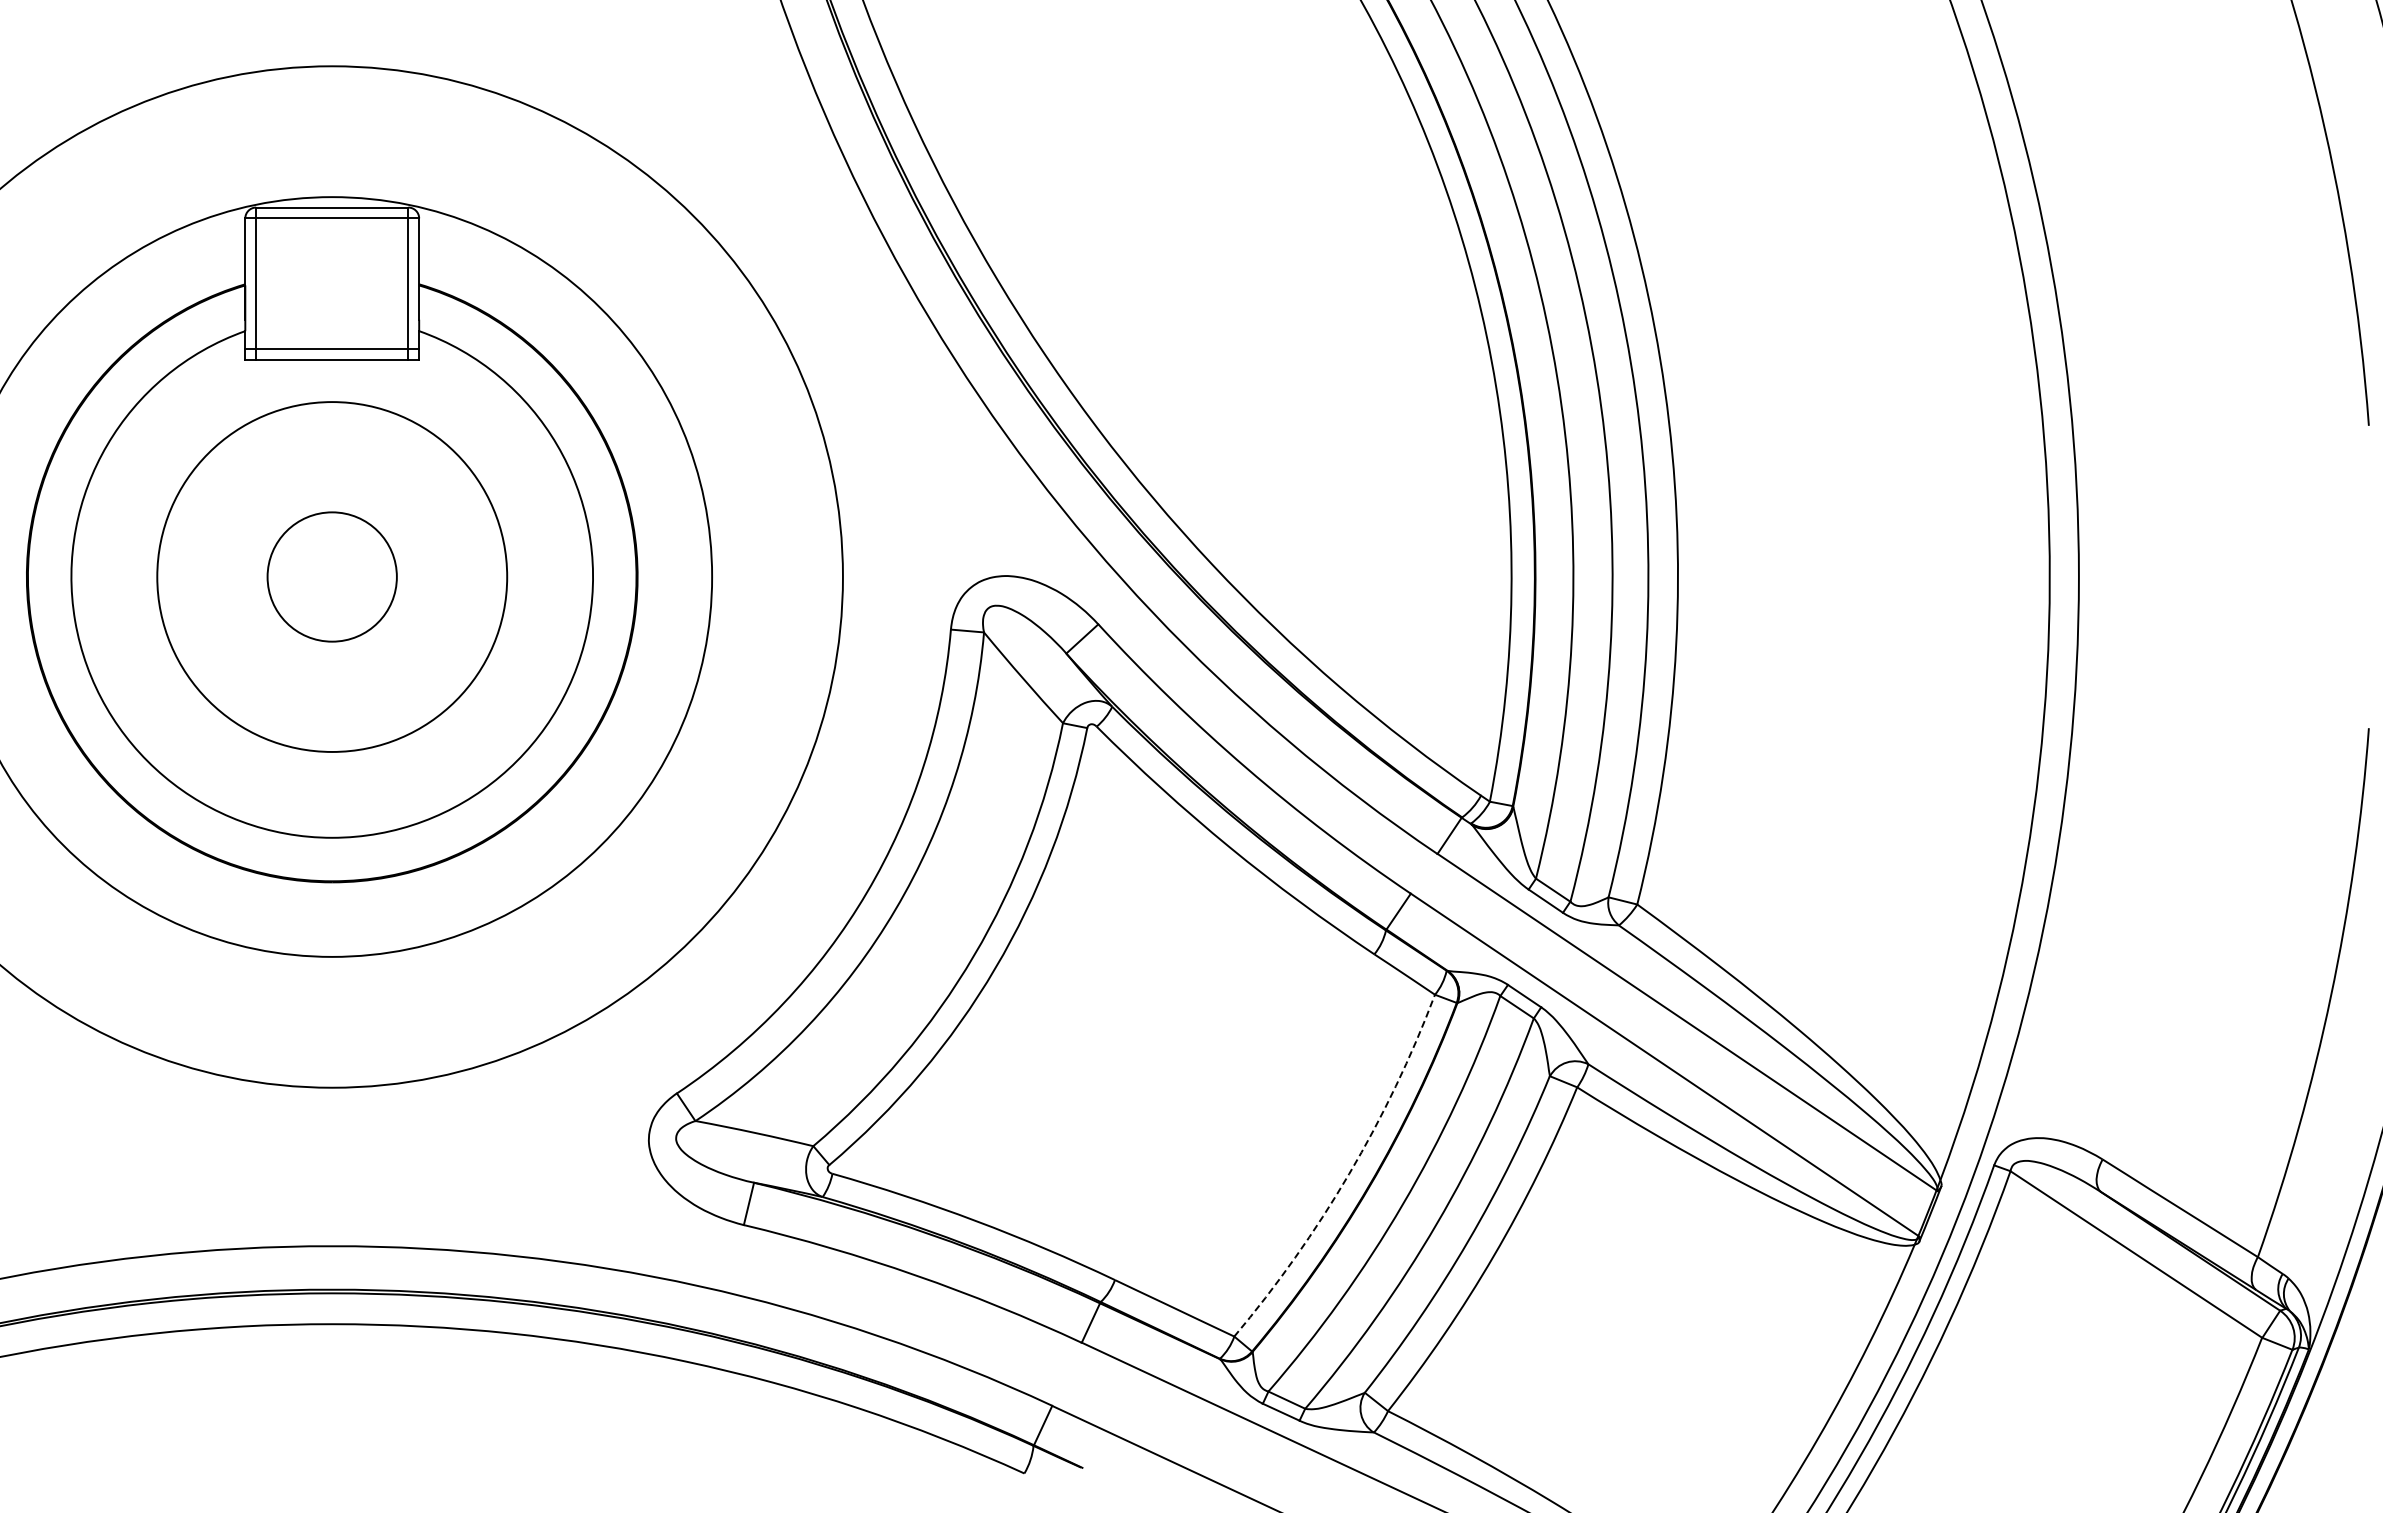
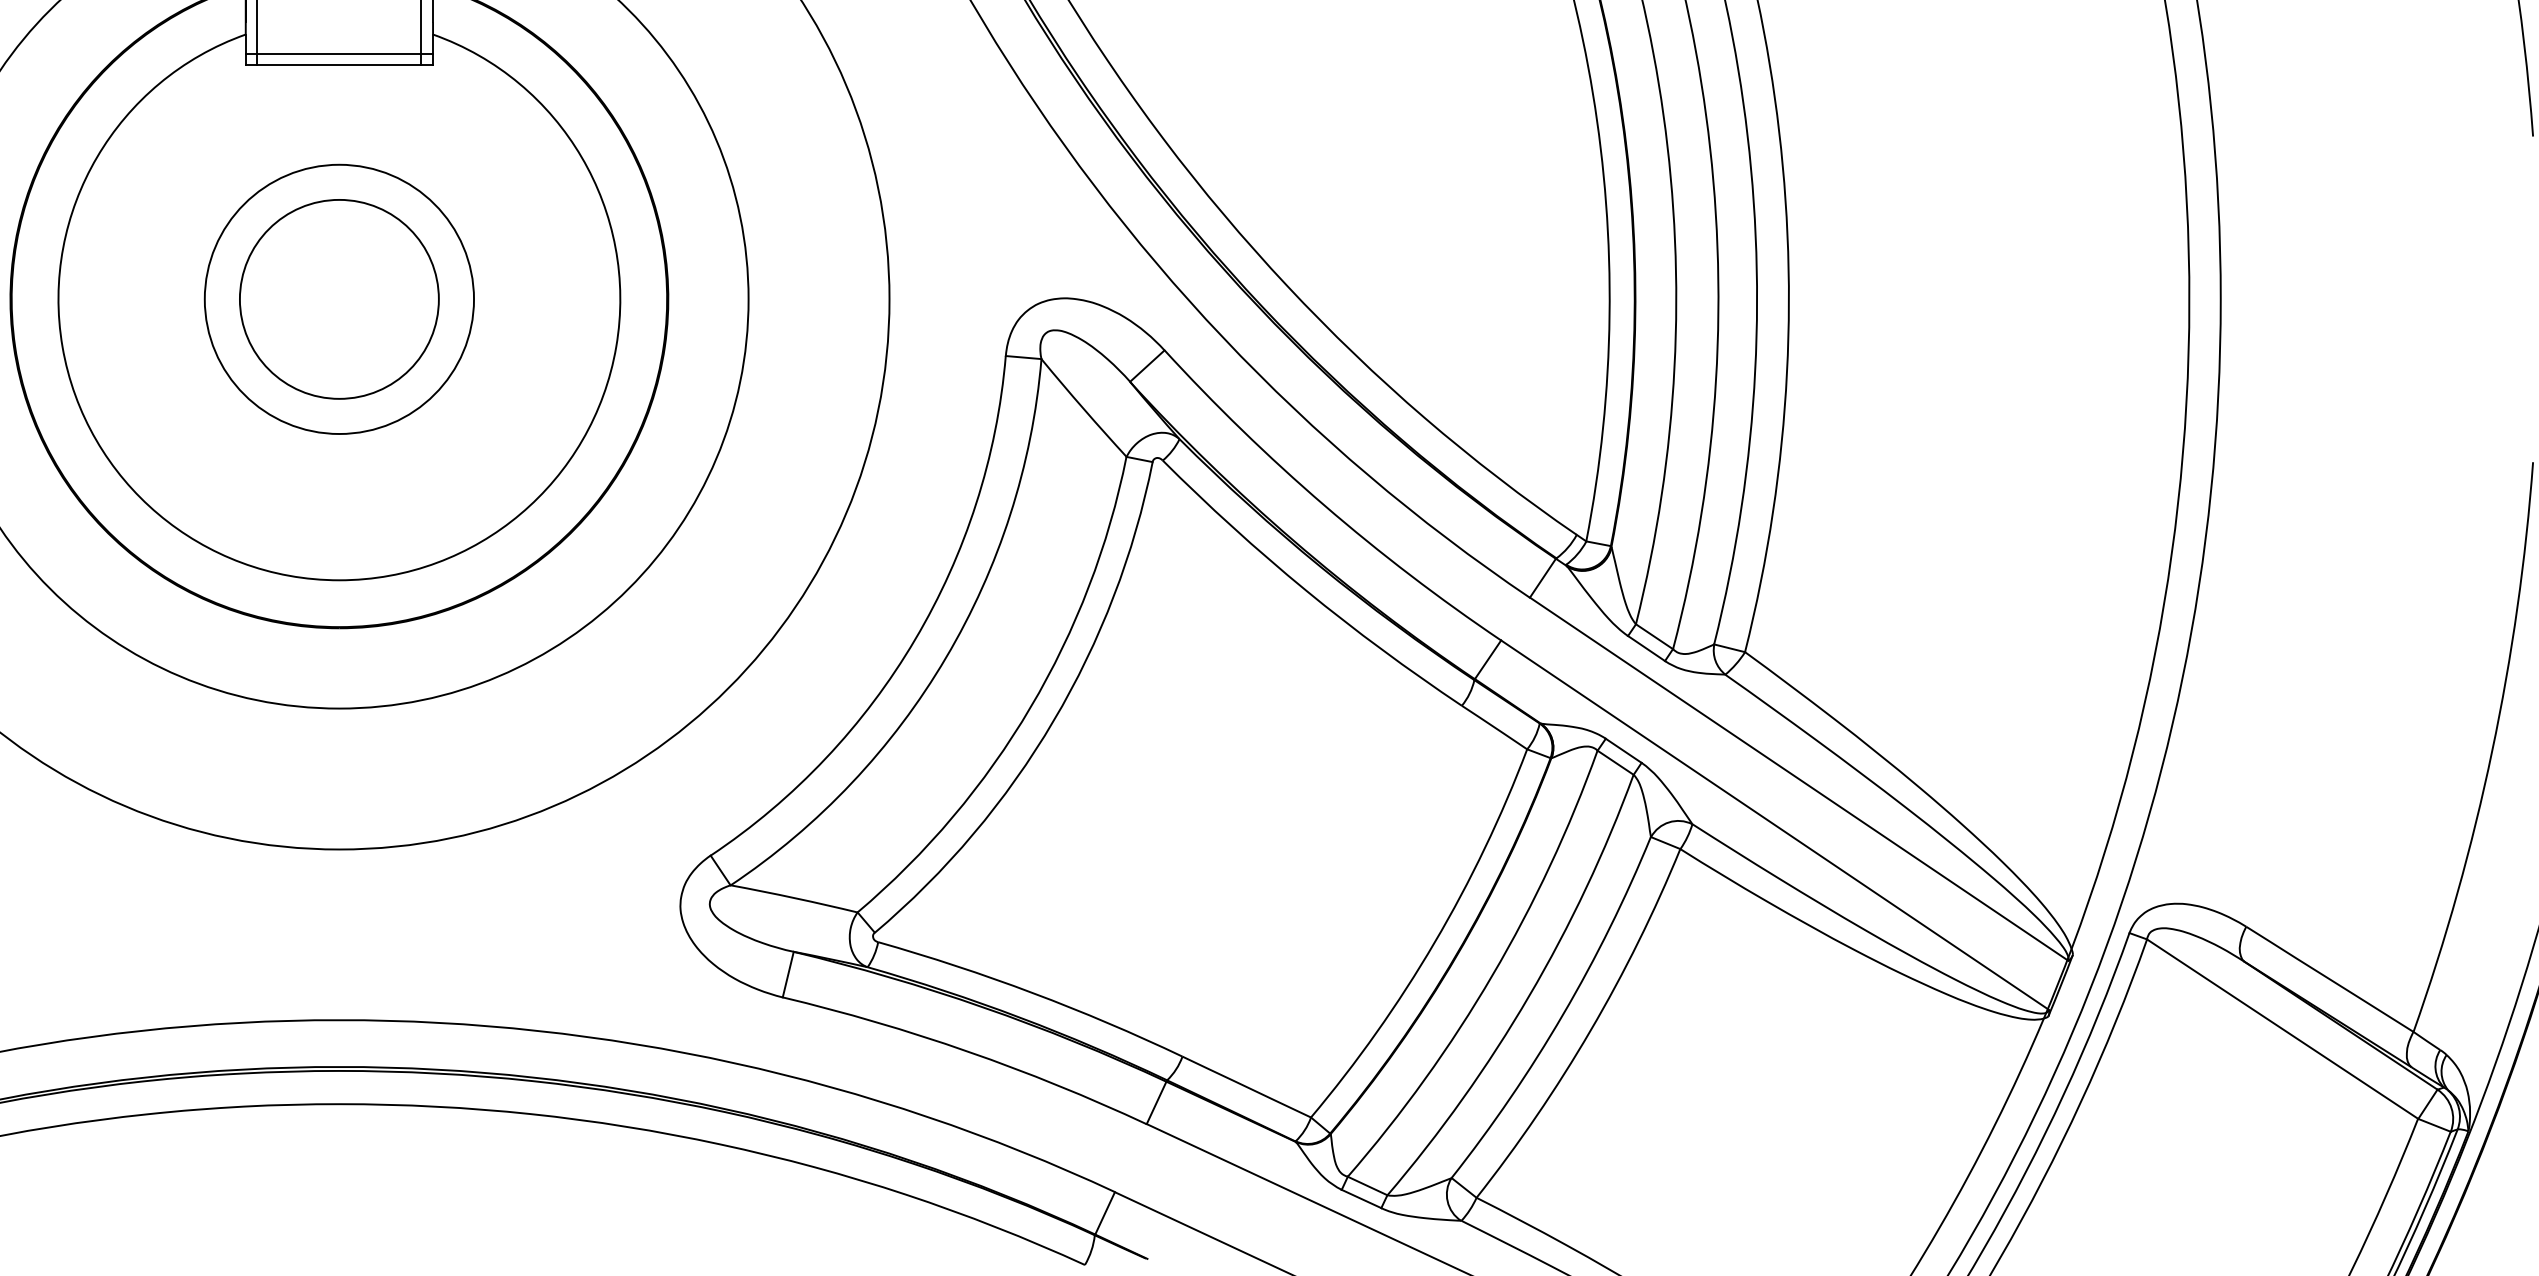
circle: (331, 576) -> (338, 298), size x1.43
circle: (332, 576) -> (339, 298), size x0.71
arc: (1349, 1174) -> (1435, 942), dashed -> solid

